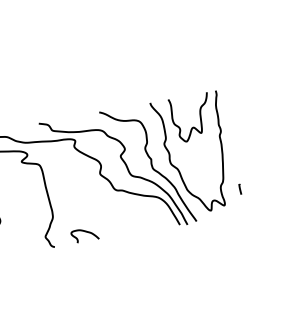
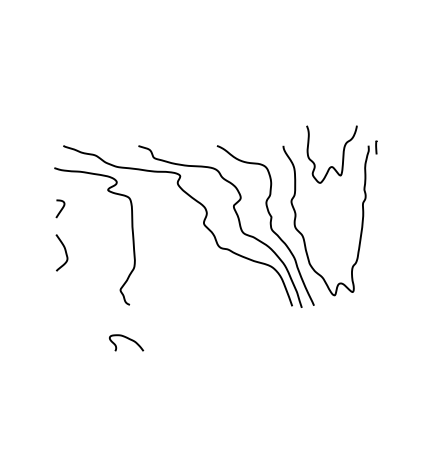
curve: (199, 116) -> (342, 154), moved
line: (240, 189) -> (376, 147), moved
curve: (86, 232) -> (128, 339), moved

